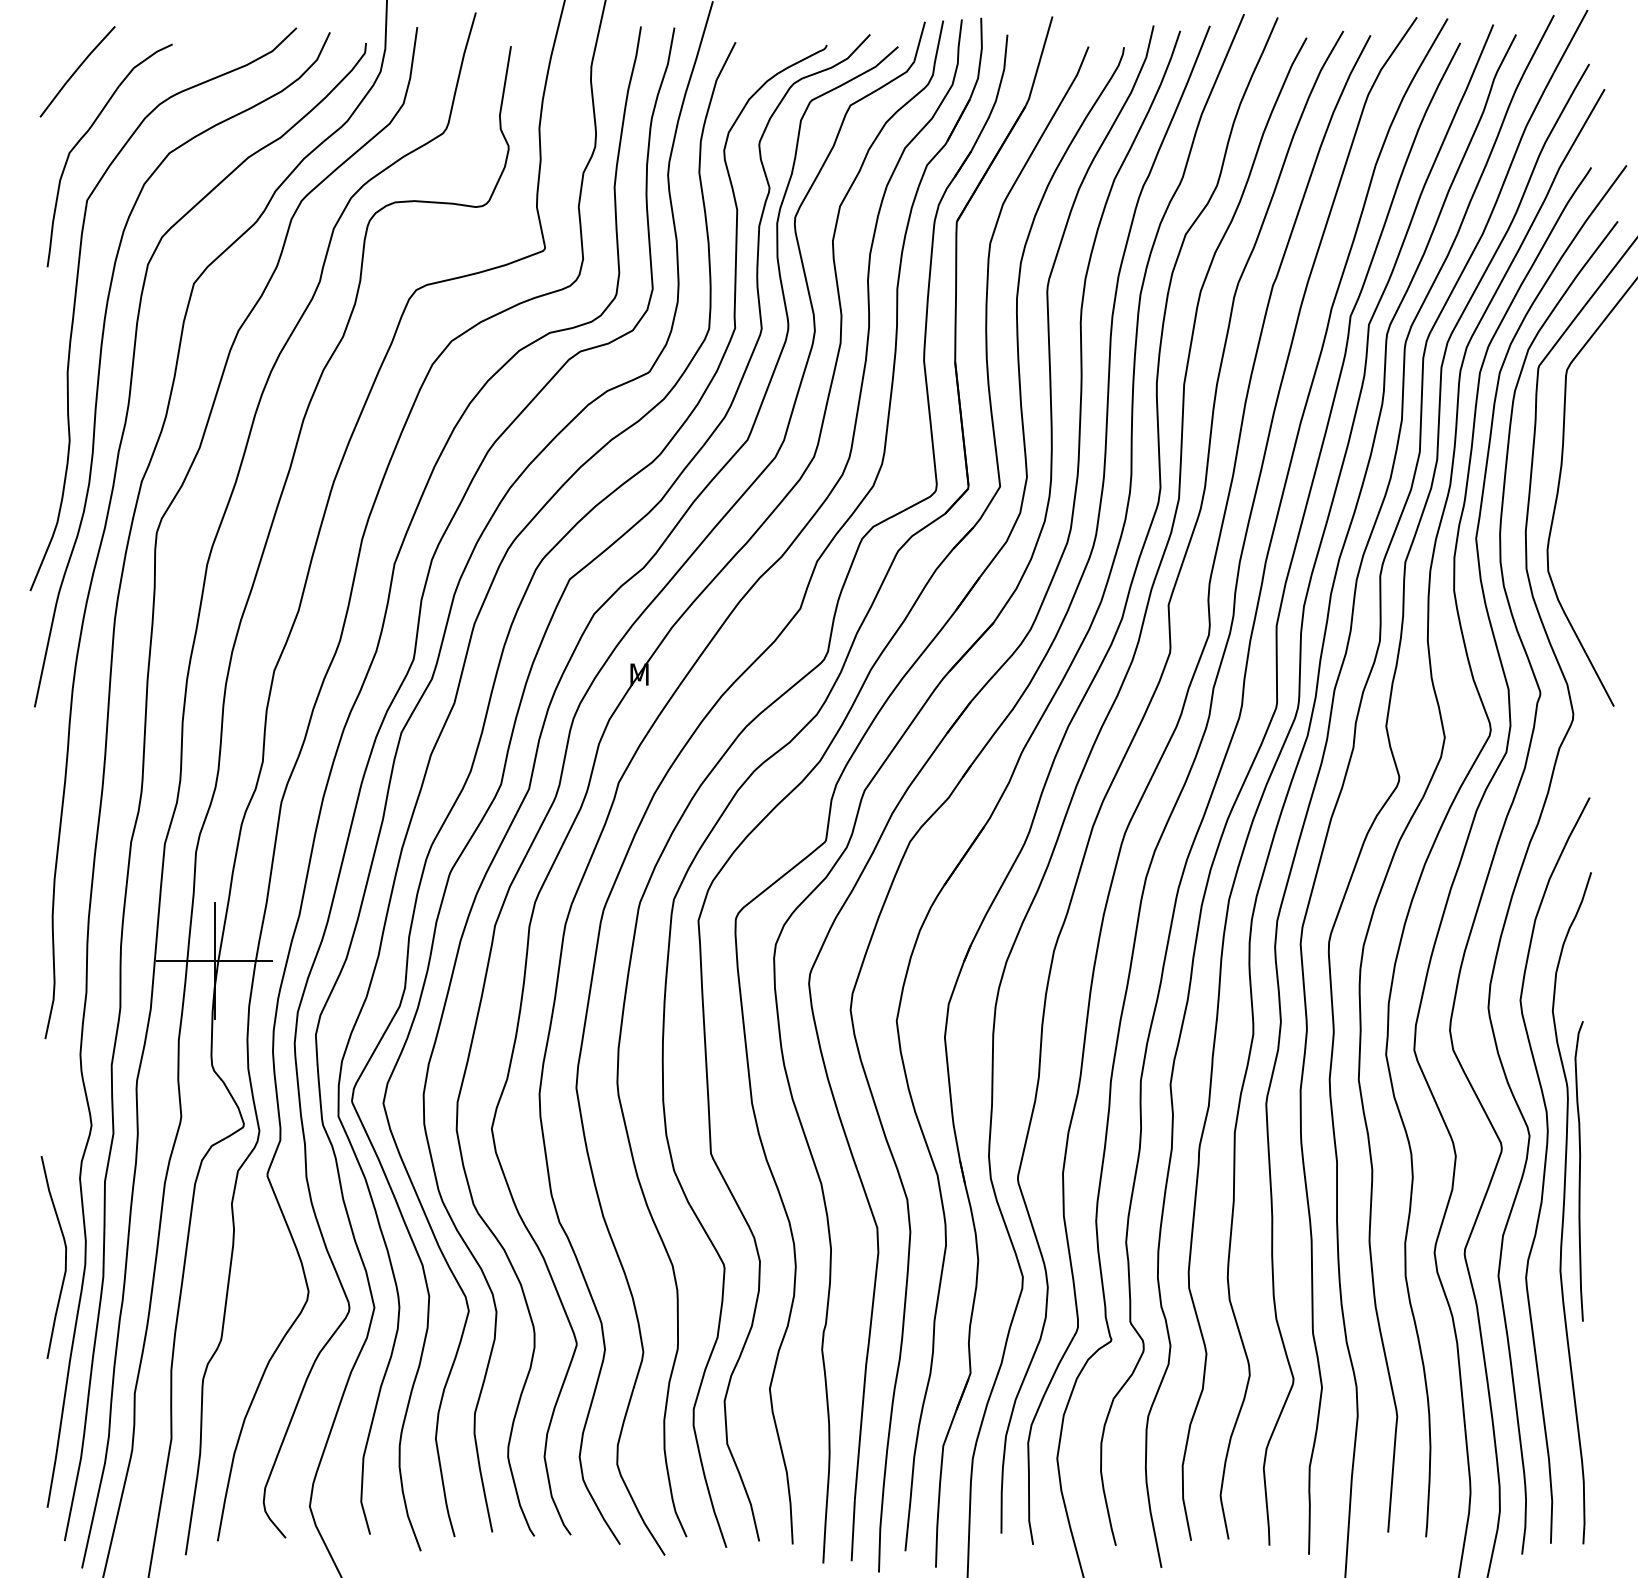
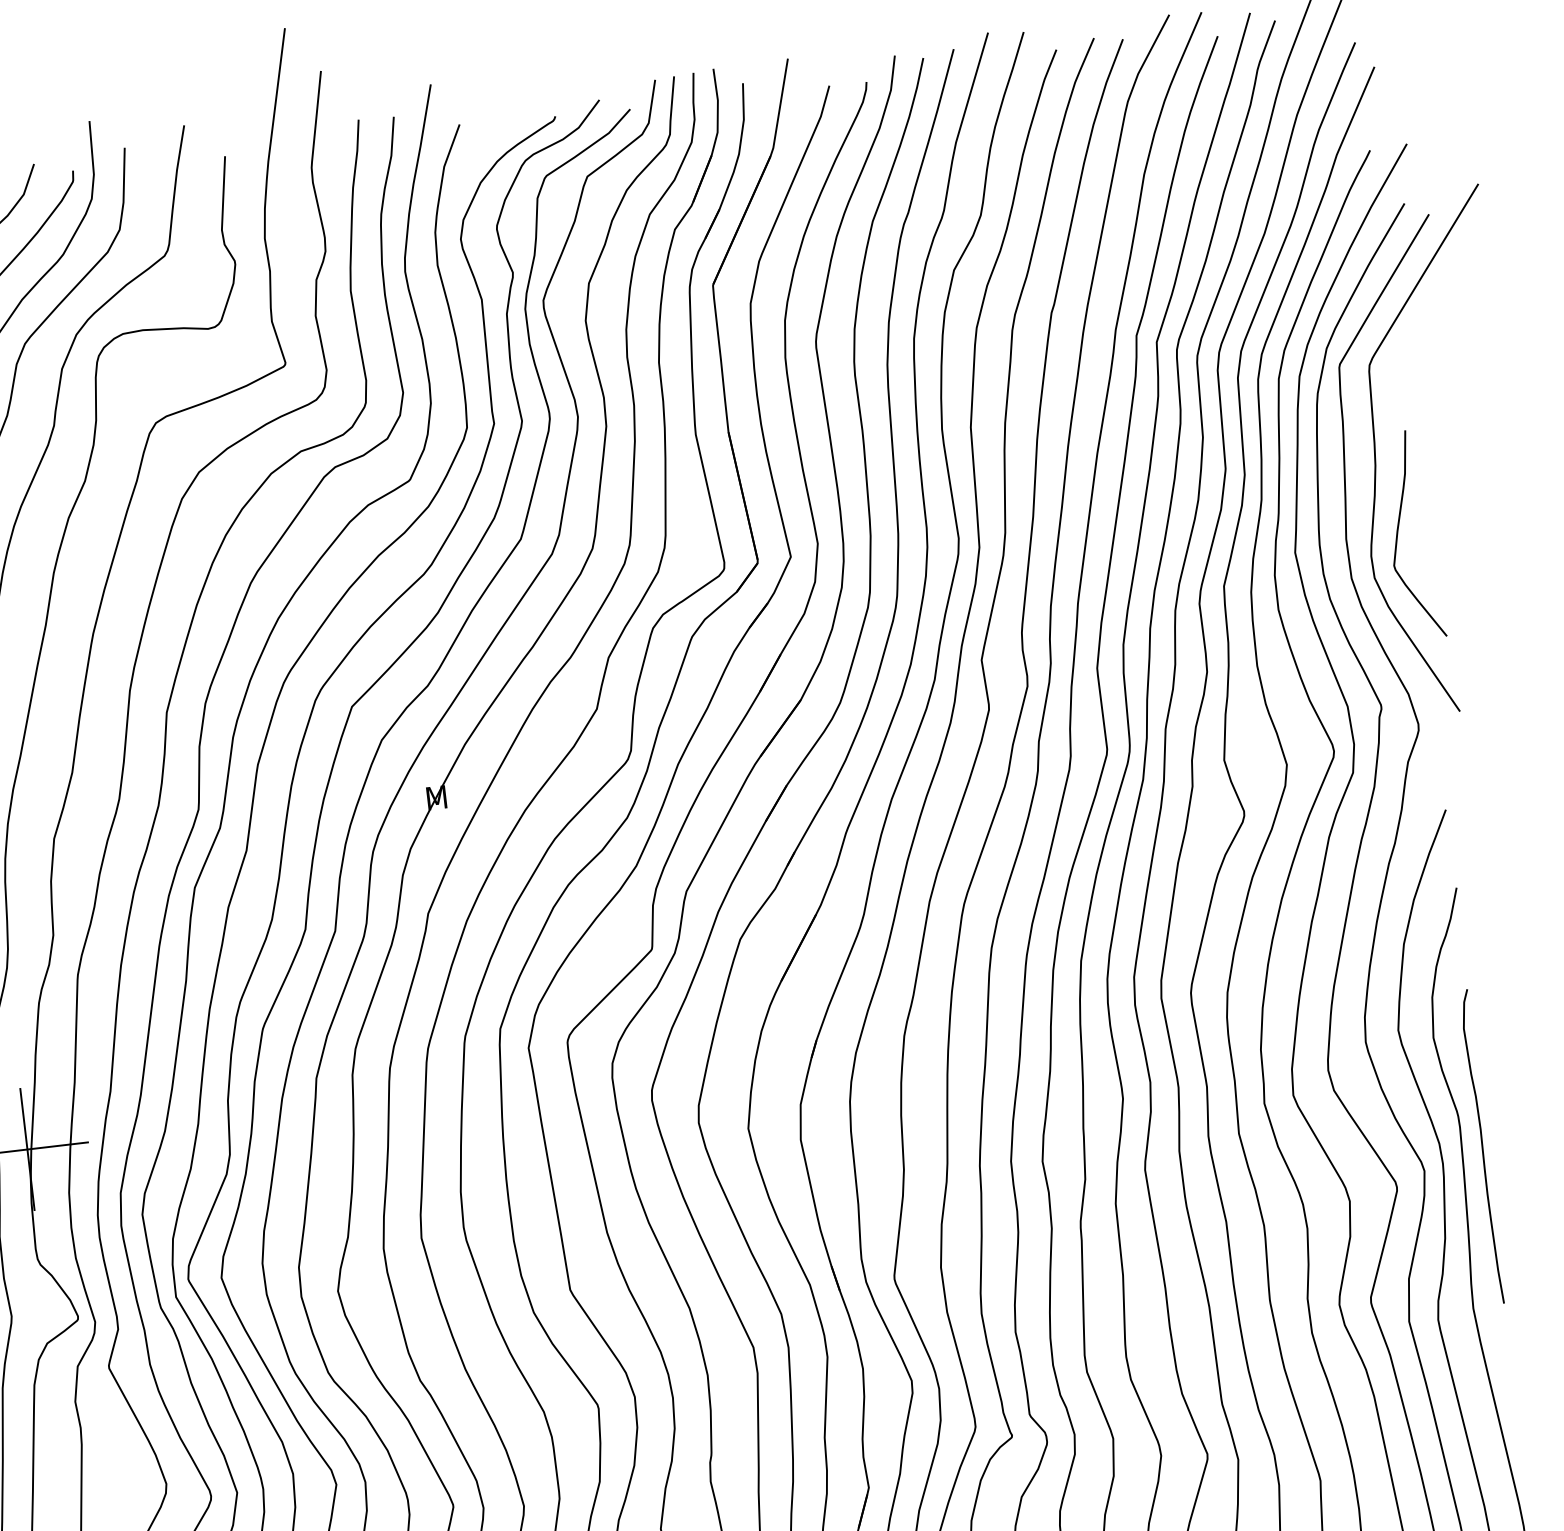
curve: (1575, 533) -> (1398, 535), added
curve: (1579, 1171) -> (1482, 1146), moved

